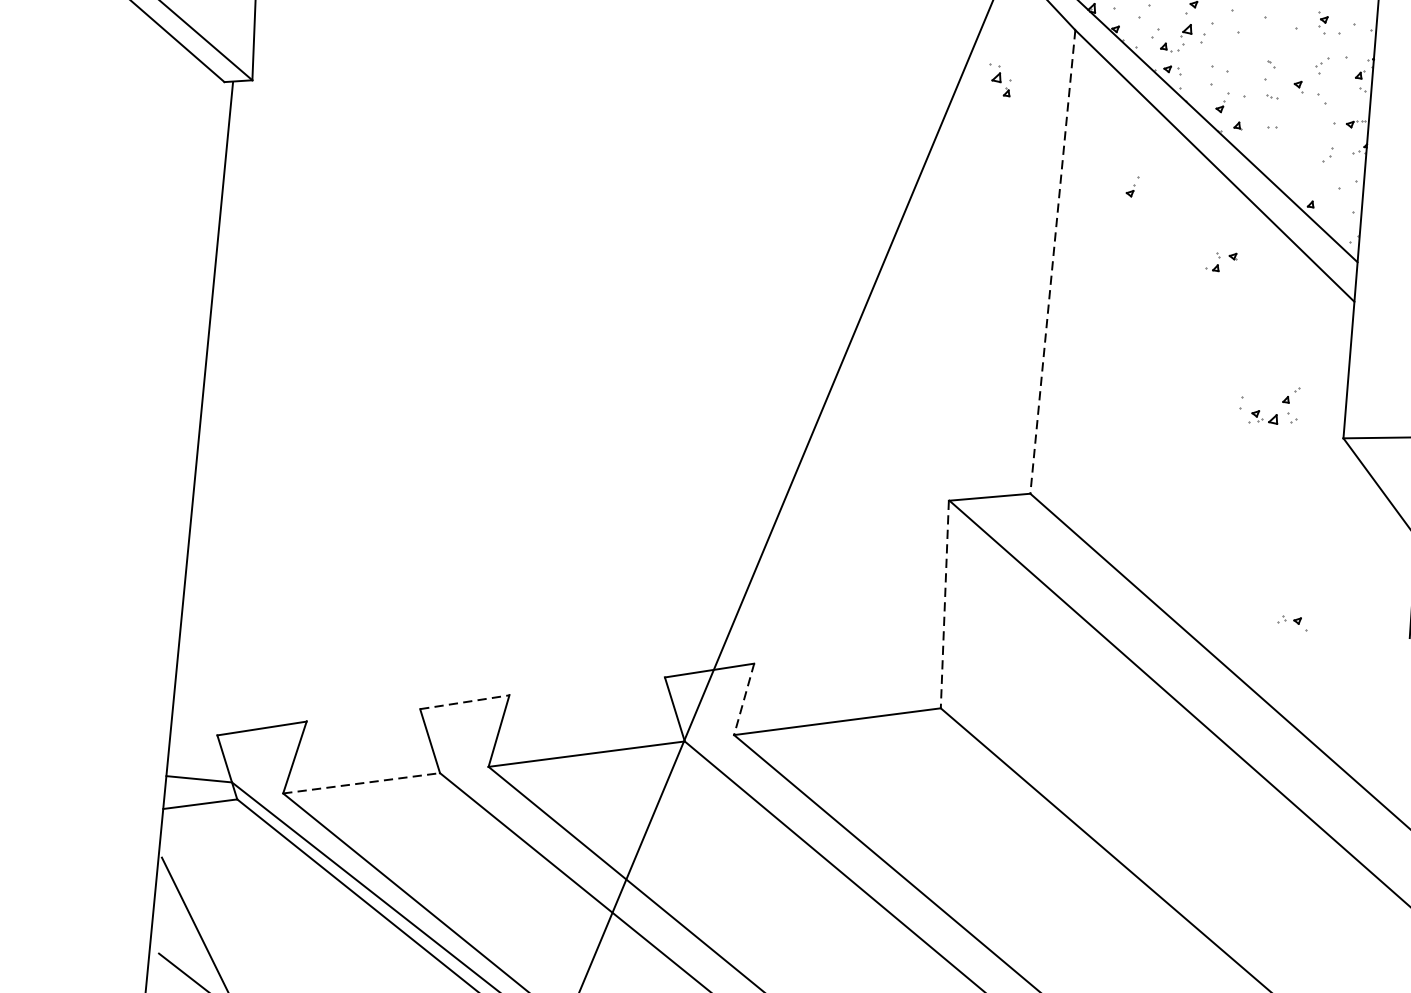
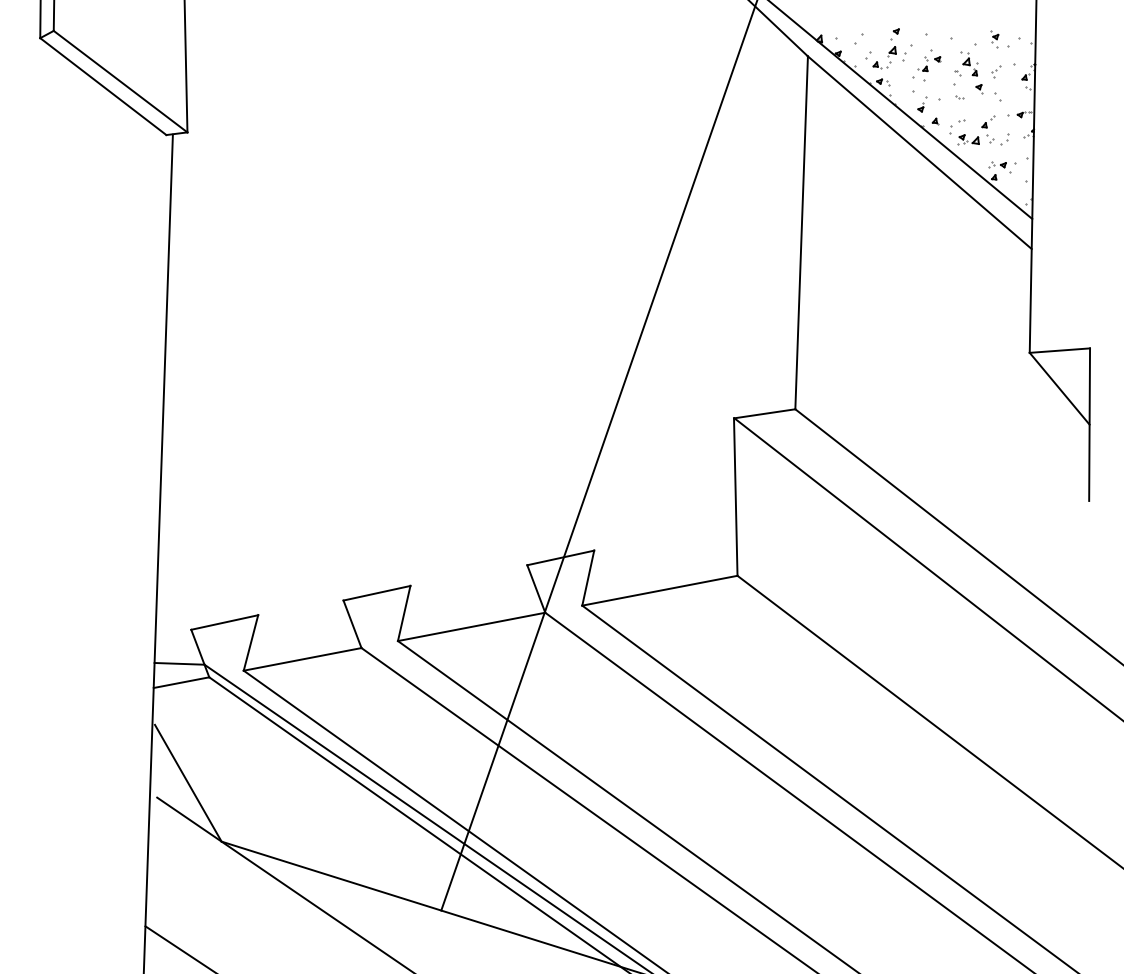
part: (1000, 79) -> (969, 63), moved
part: (1132, 187) -> (858, 172), removed
line: (1052, 261) -> (801, 232), dashed -> solid
part: (1221, 262) -> (929, 64), moved
part: (1275, 413) -> (977, 136), moved
line: (944, 605) -> (735, 497), dashed -> solid
part: (1292, 623) -> (999, 167), moved
line: (744, 699) -> (588, 578), dashed -> solid
line: (465, 702) -> (377, 593), dashed -> solid
line: (361, 783) -> (302, 659), dashed -> solid

